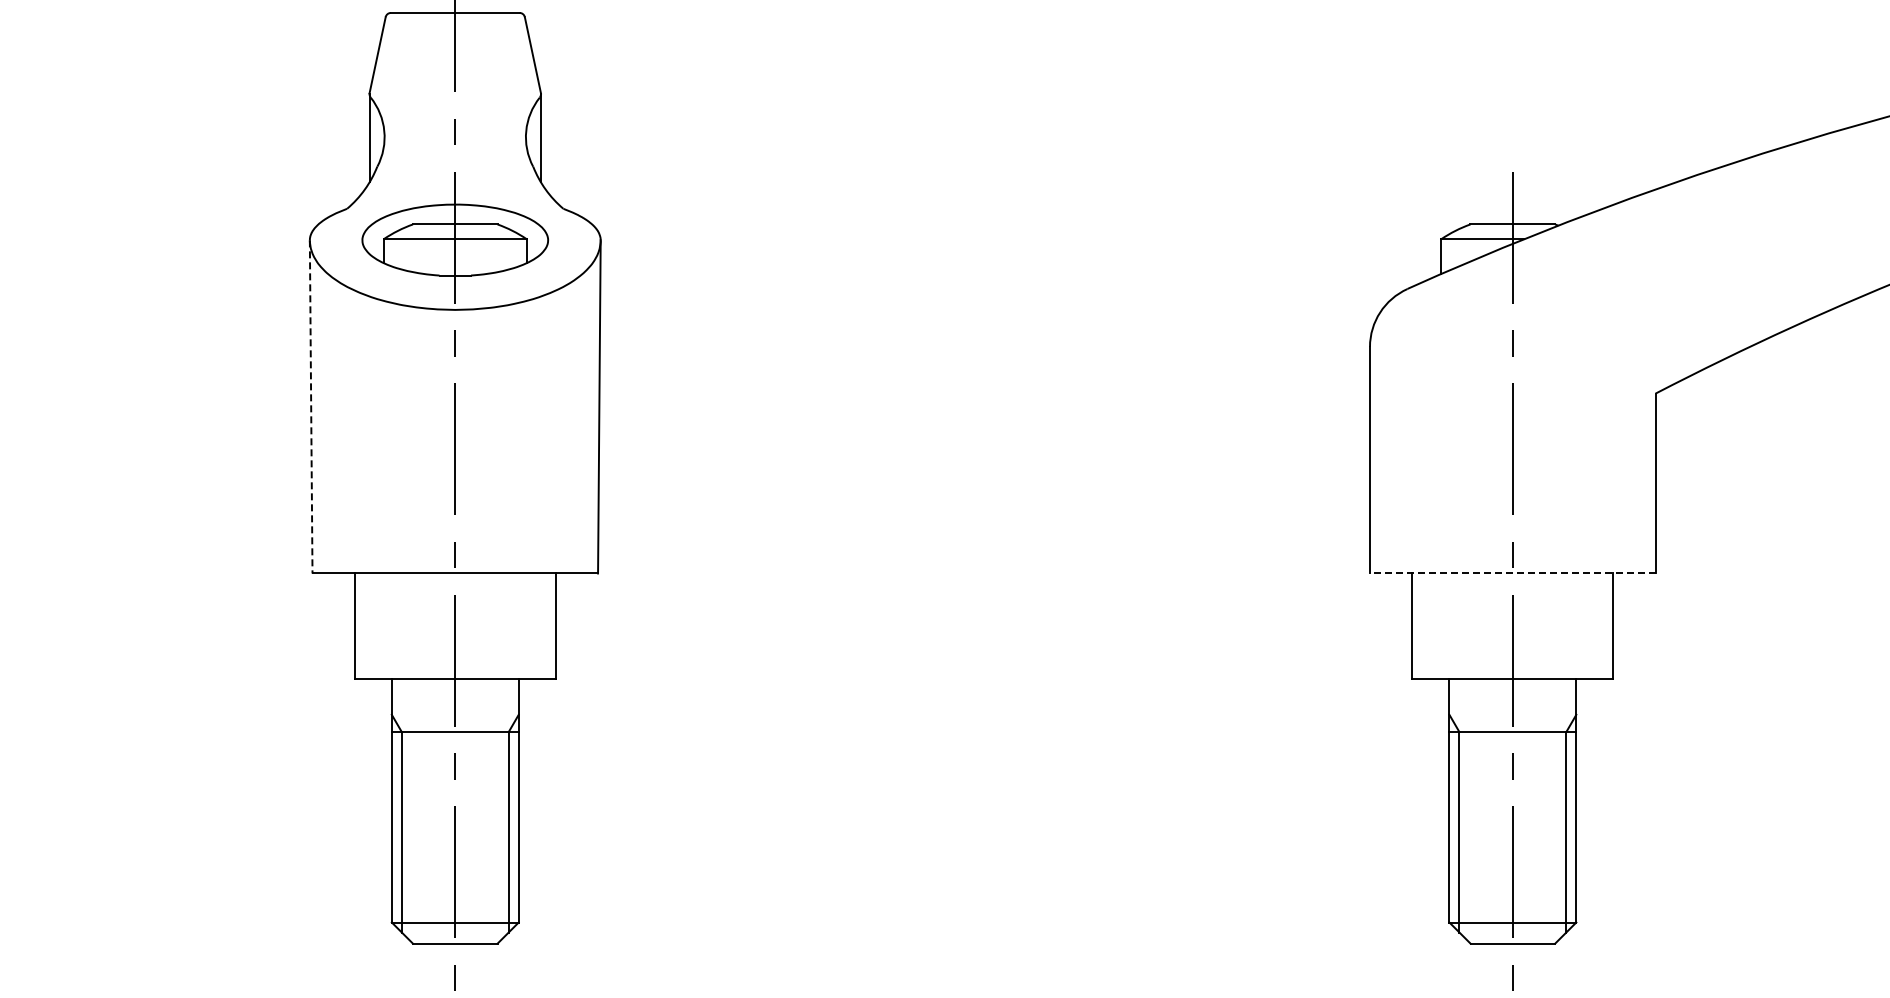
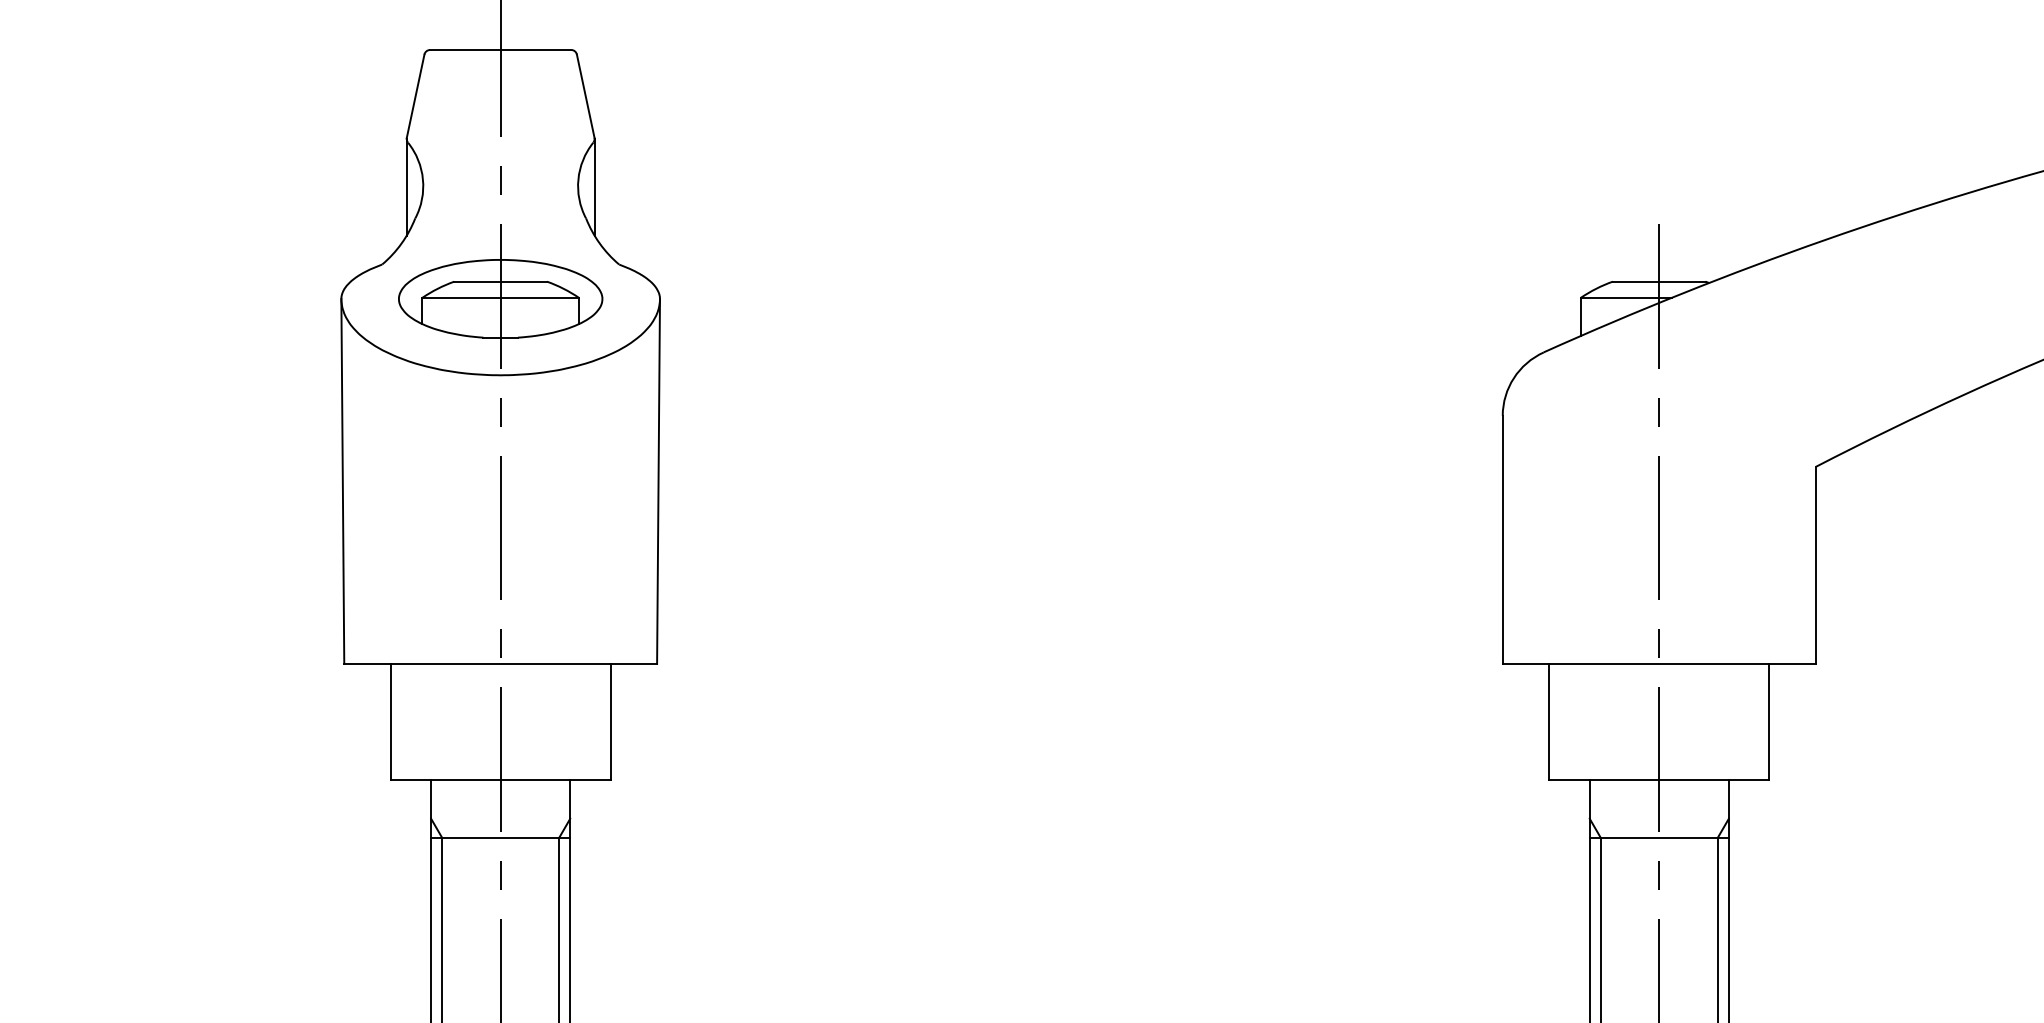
line: (311, 406) -> (343, 481), dashed -> solid
line: (1512, 573) -> (1658, 664), dashed -> solid

